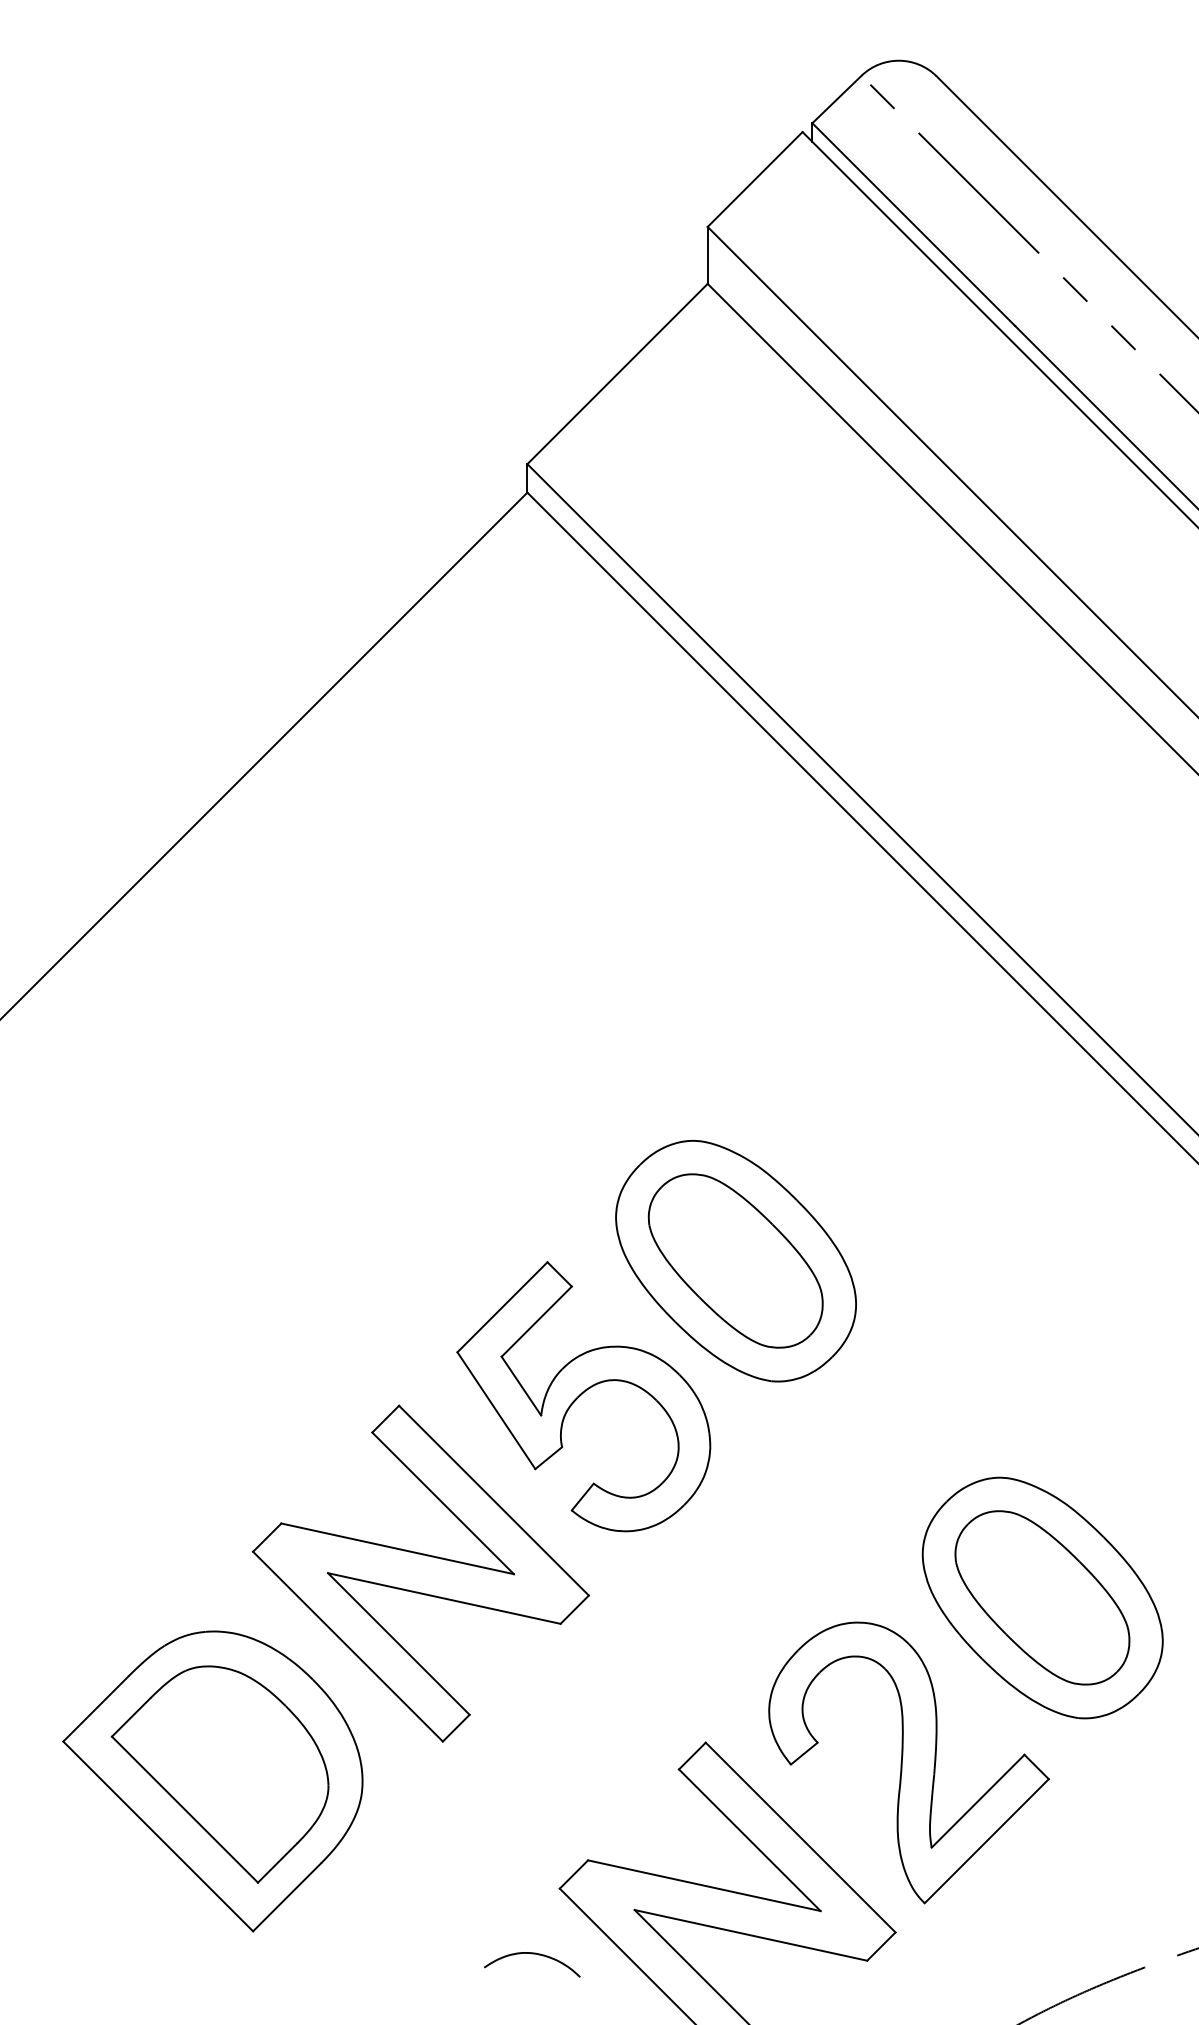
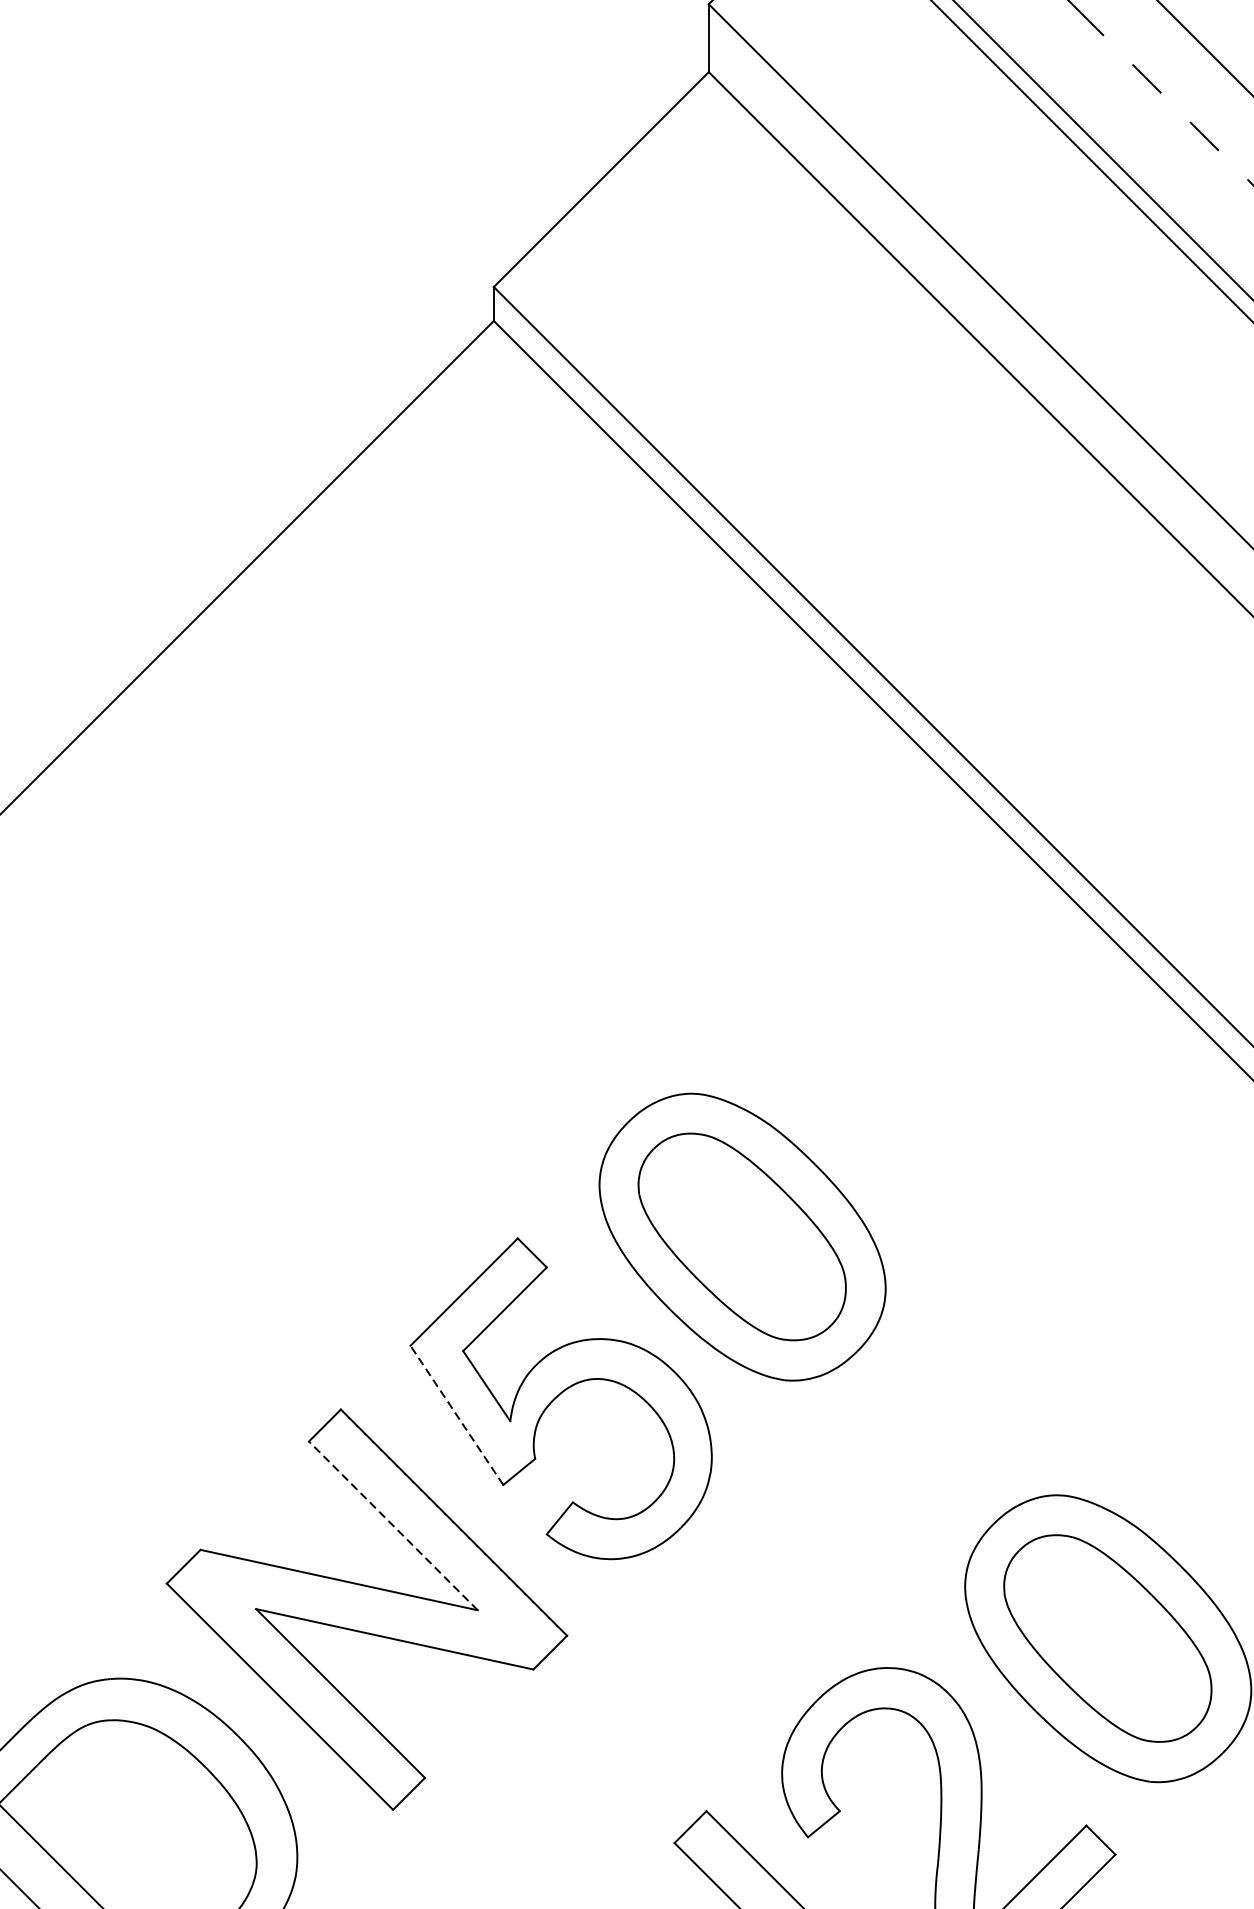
line: (496, 1410) -> (457, 1415), solid -> dashed
line: (442, 1503) -> (392, 1526), solid -> dashed

